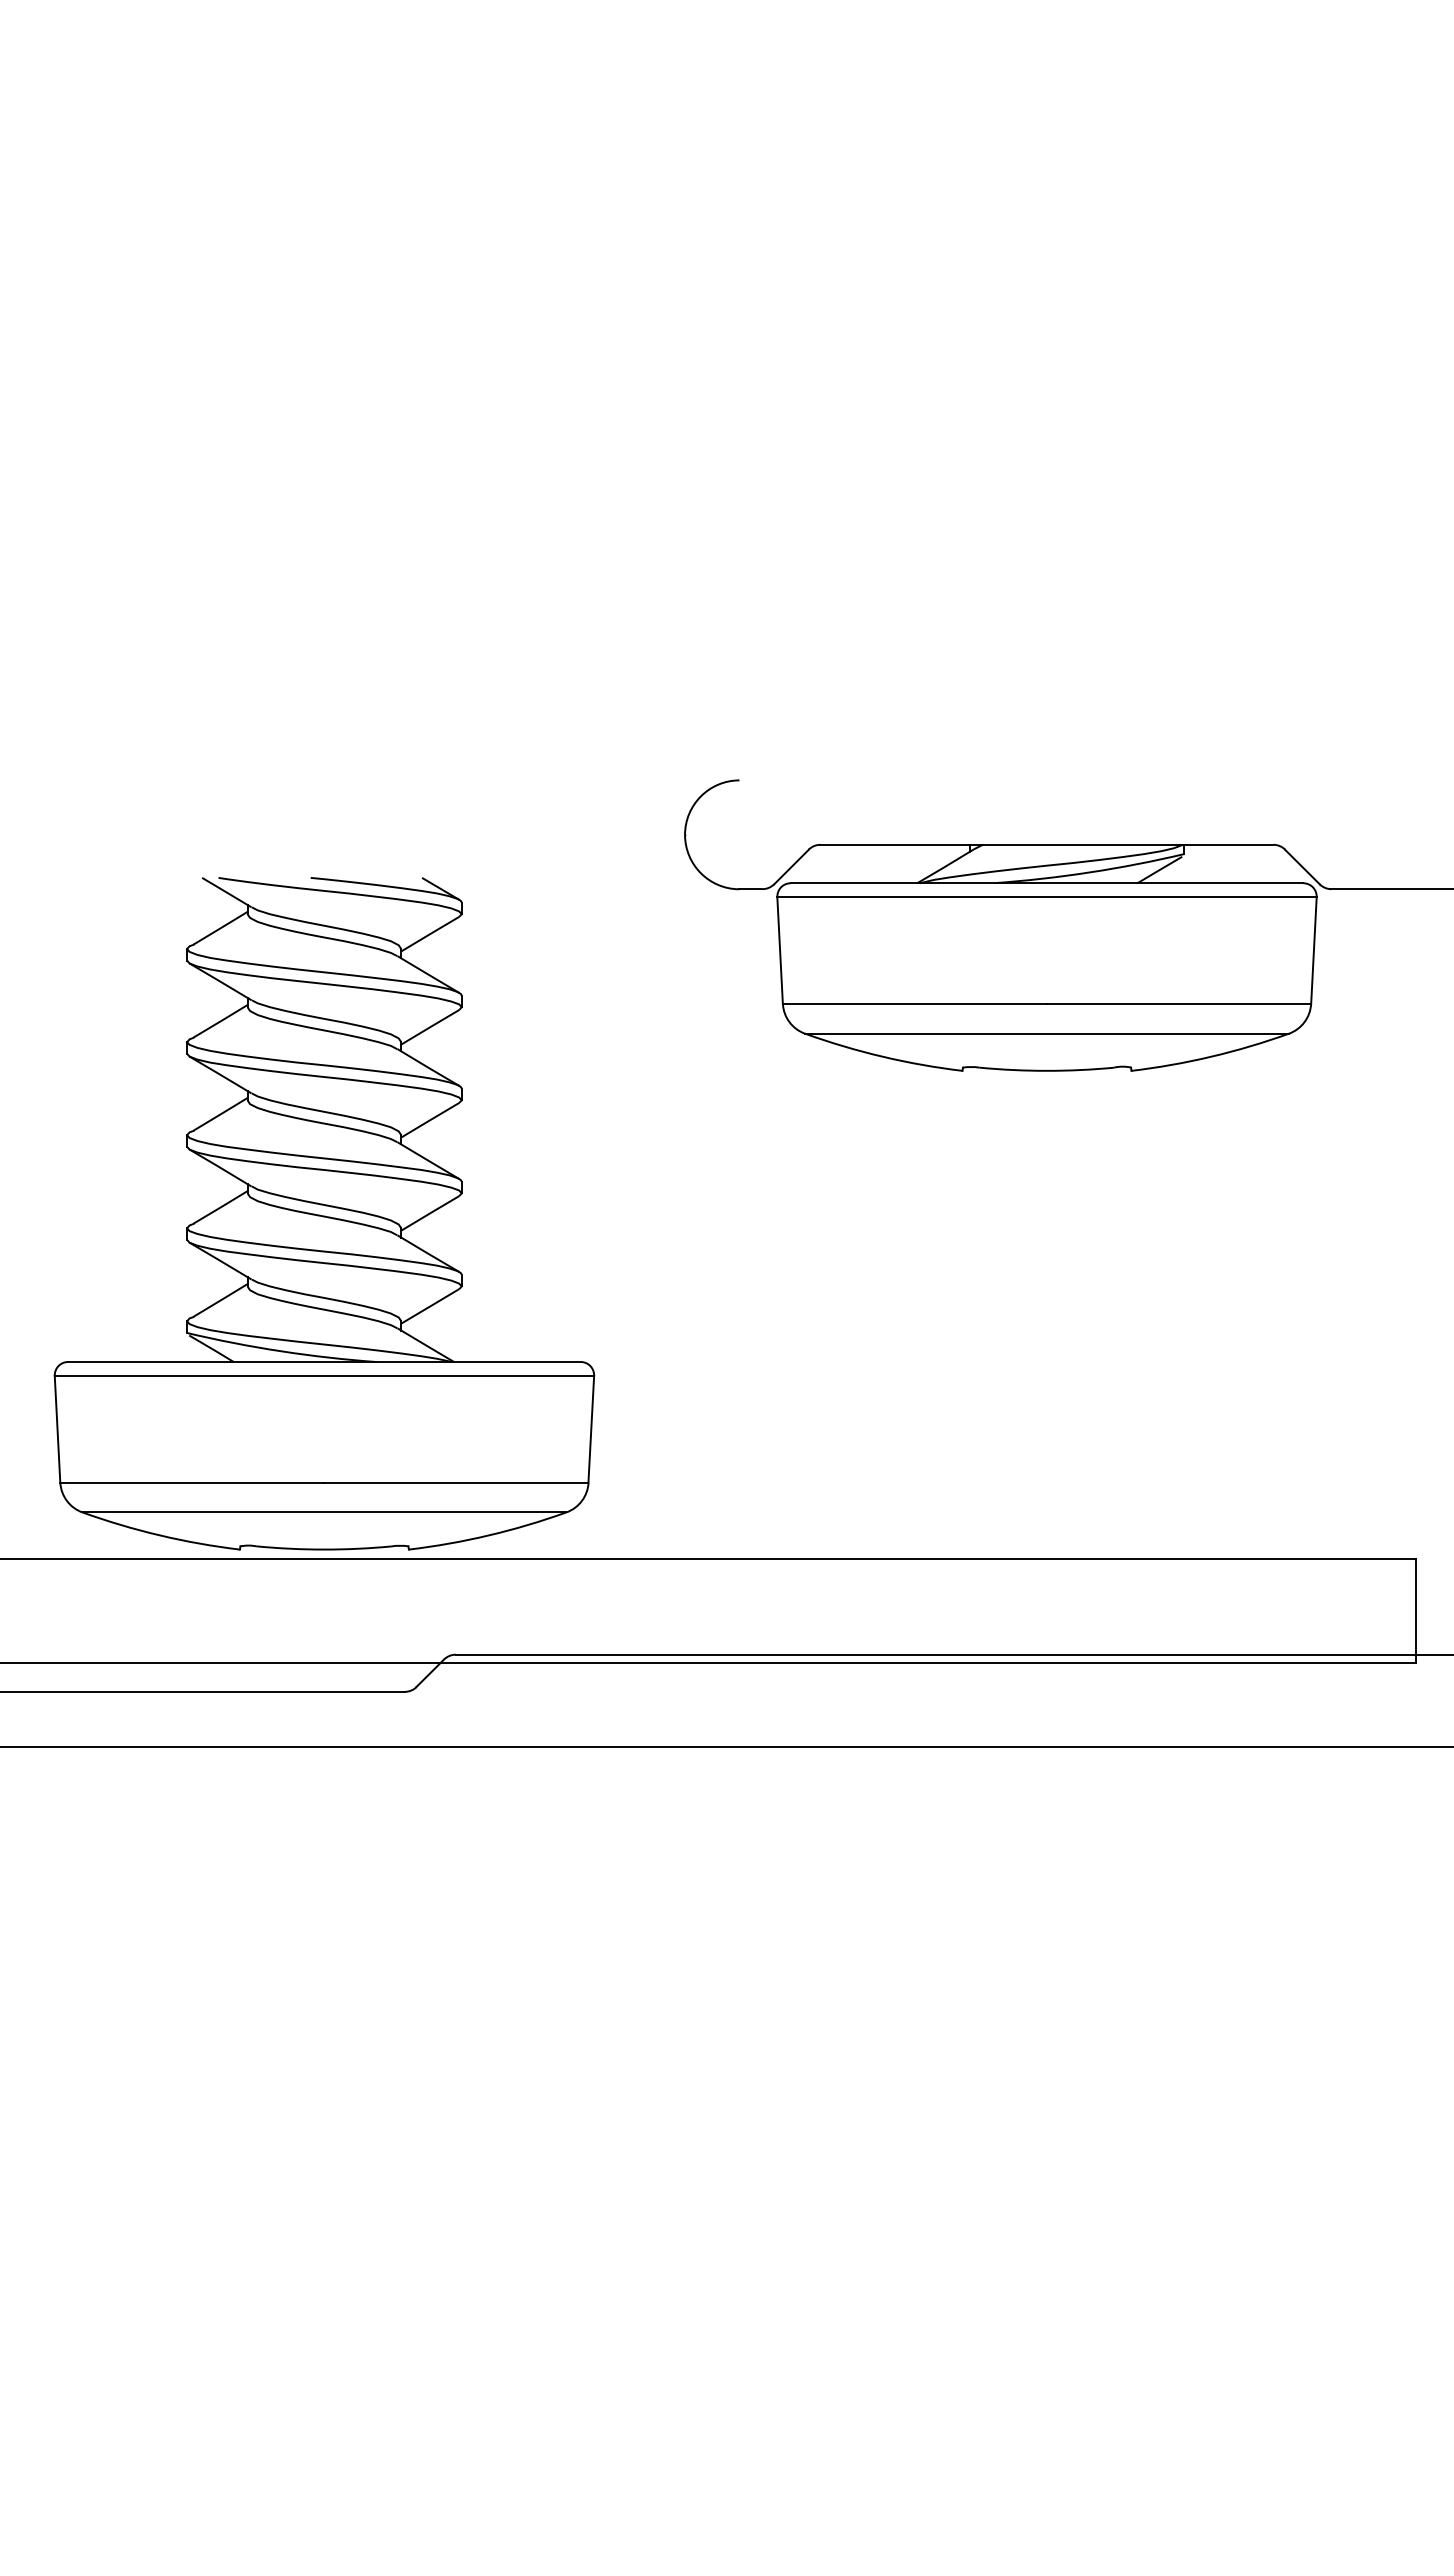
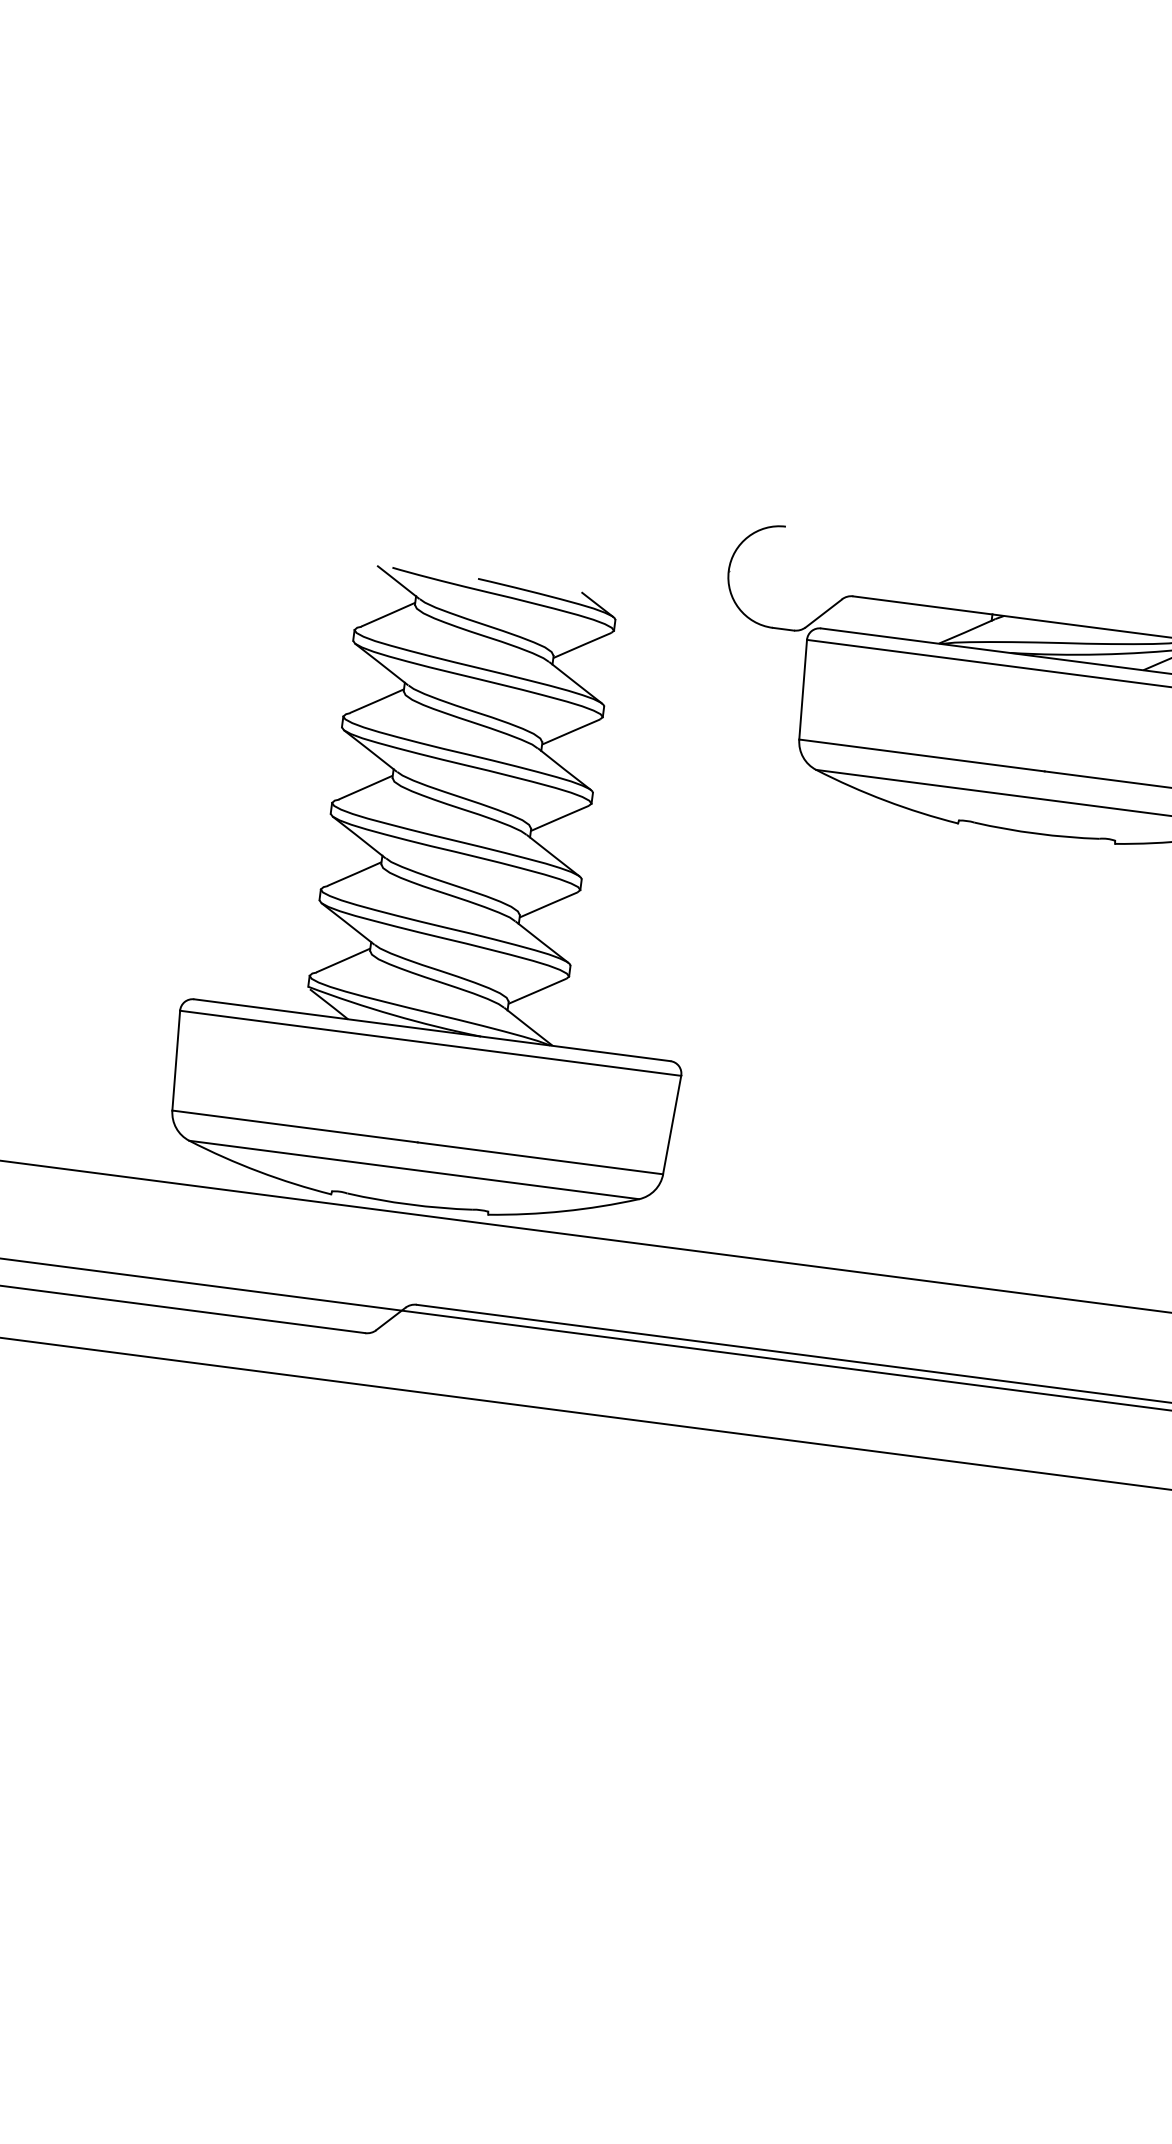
part: (324, 1213) -> (450, 892), moved

